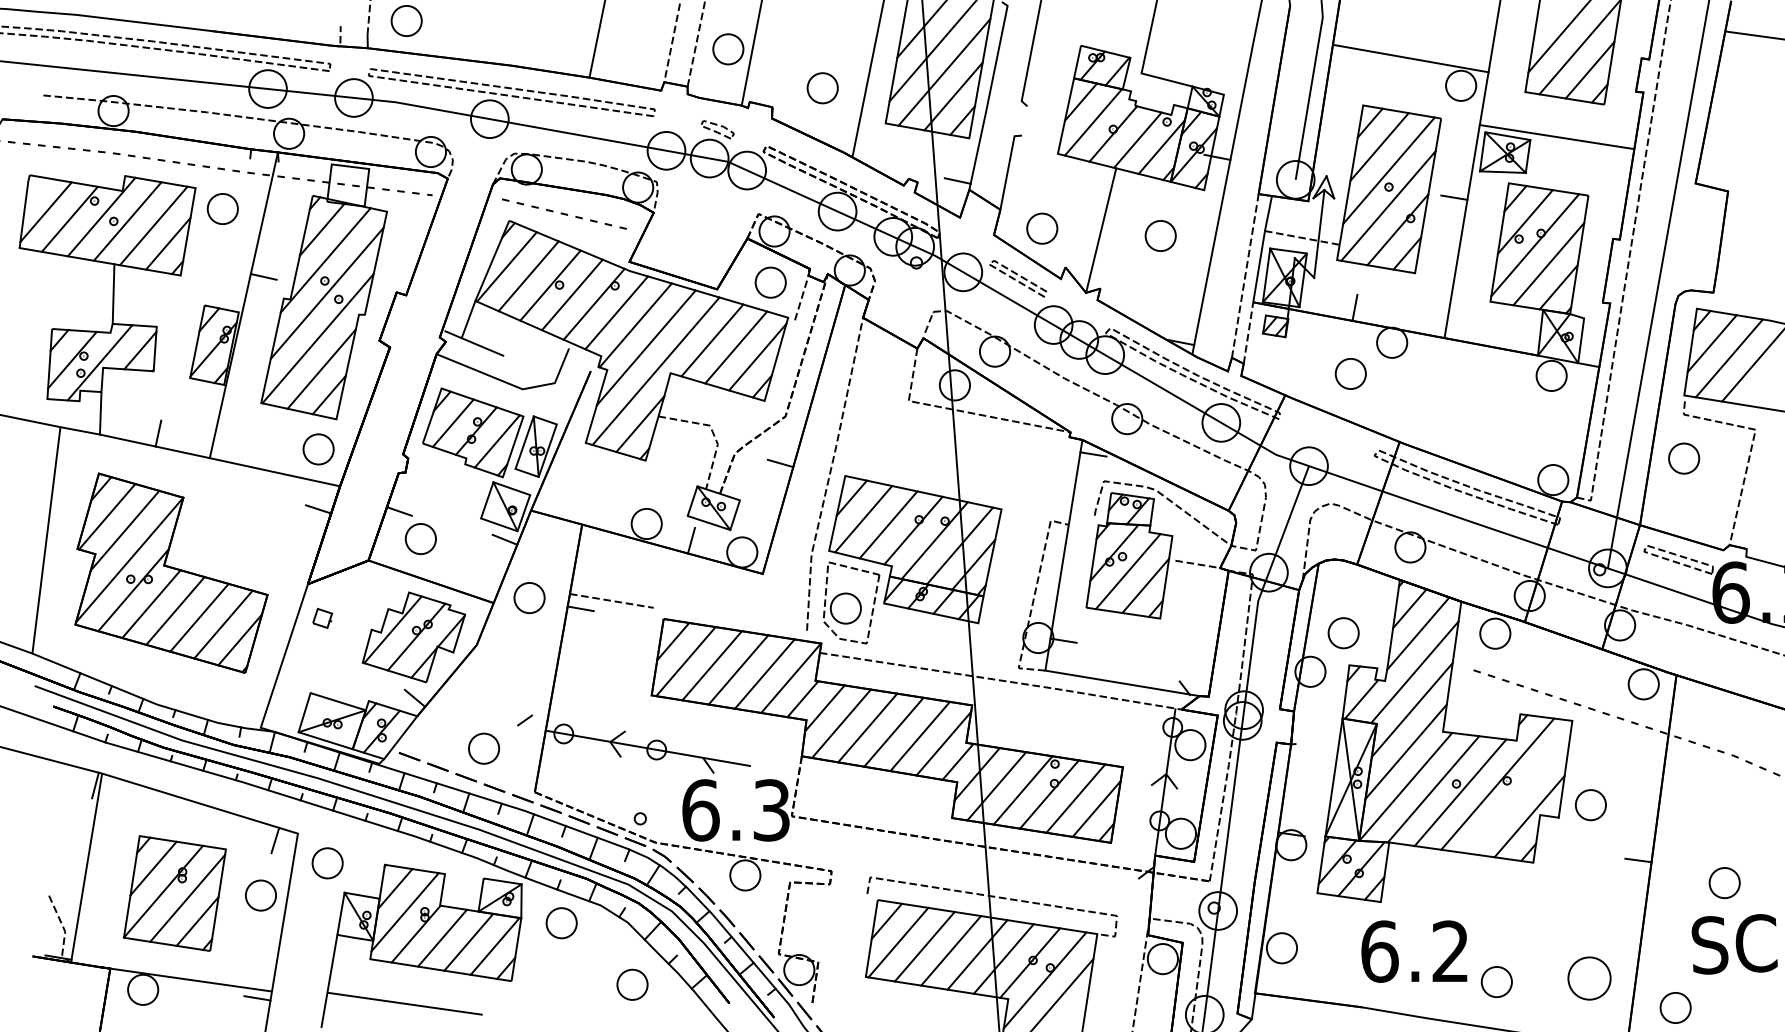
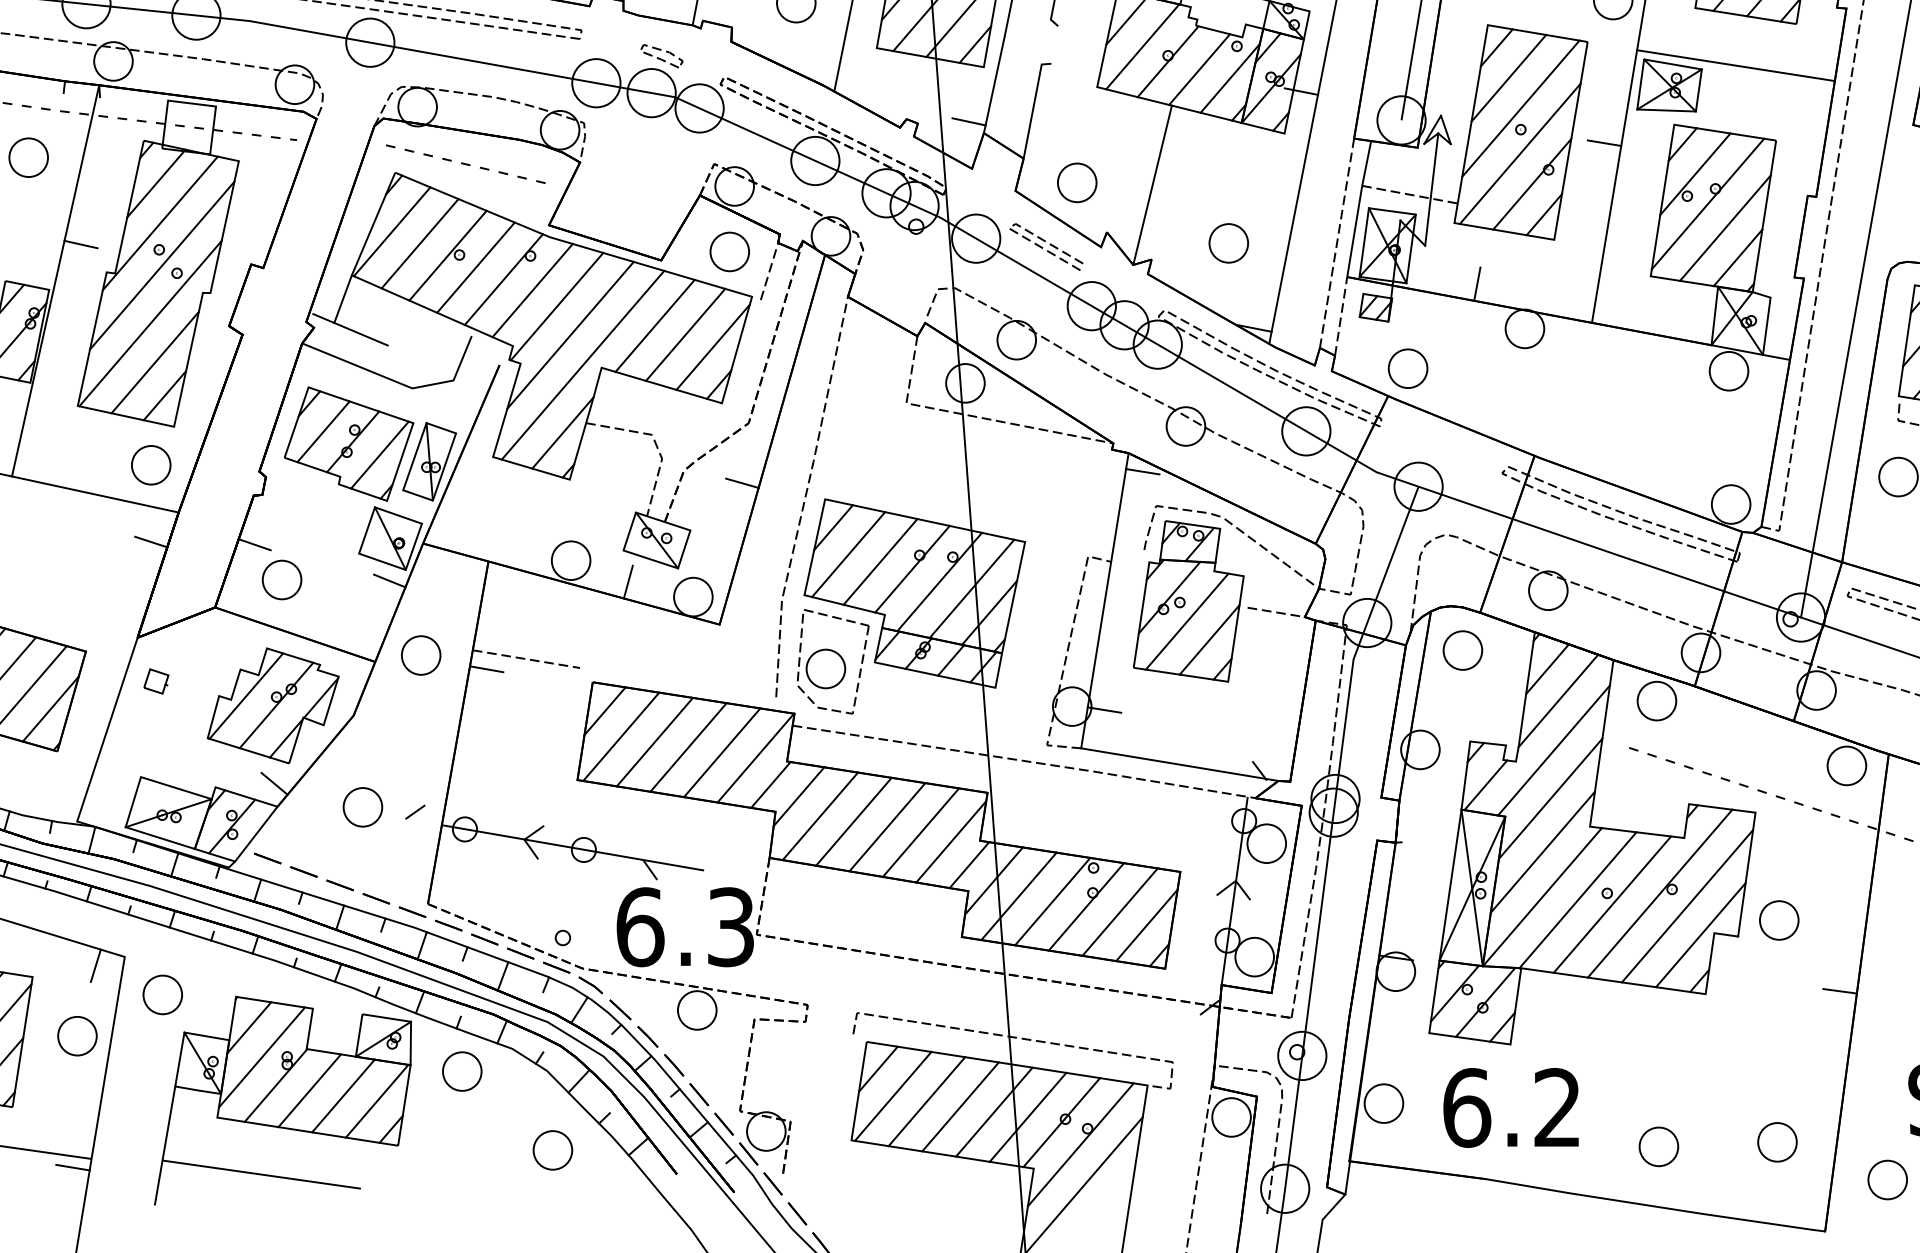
part: (1160, 235) -> (1228, 242), moved
part: (1350, 373) -> (1407, 368), moved
part: (1343, 633) -> (1462, 650), moved
part: (483, 748) -> (362, 807), moved
line: (1518, 793) -> (1686, 905), added
text: (1414, 951) -> (1511, 1107), moved
part: (1589, 978) -> (1777, 1142), size x0.71

